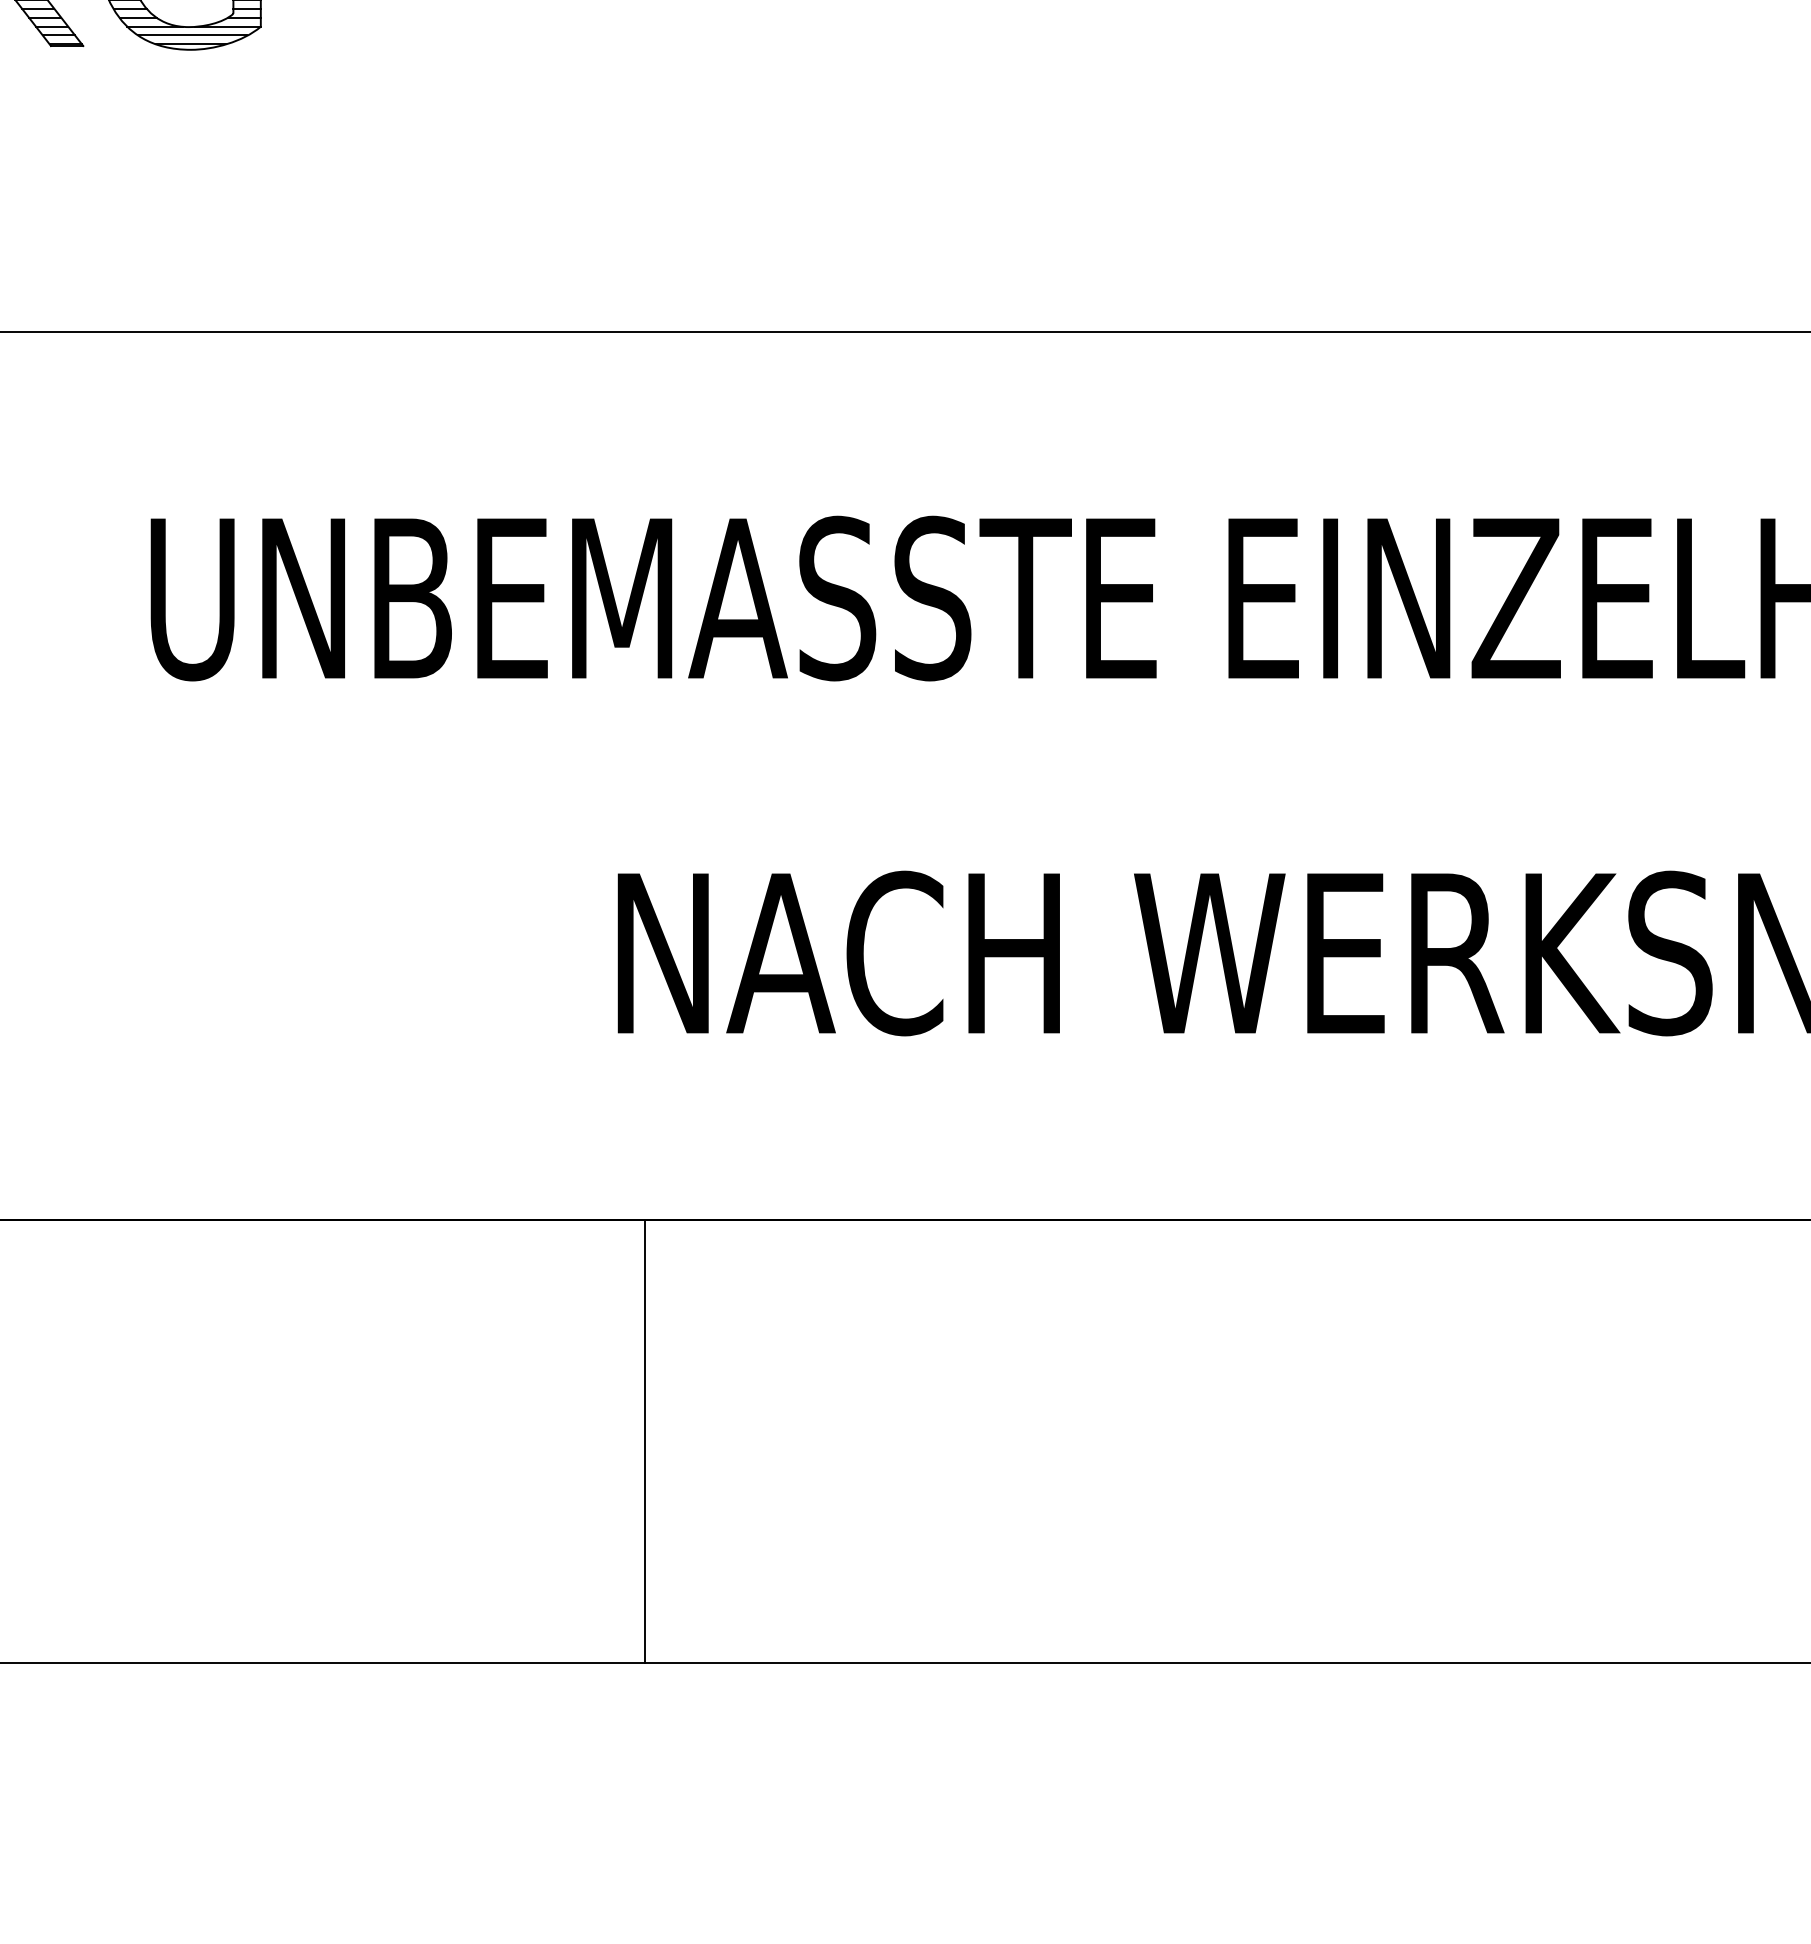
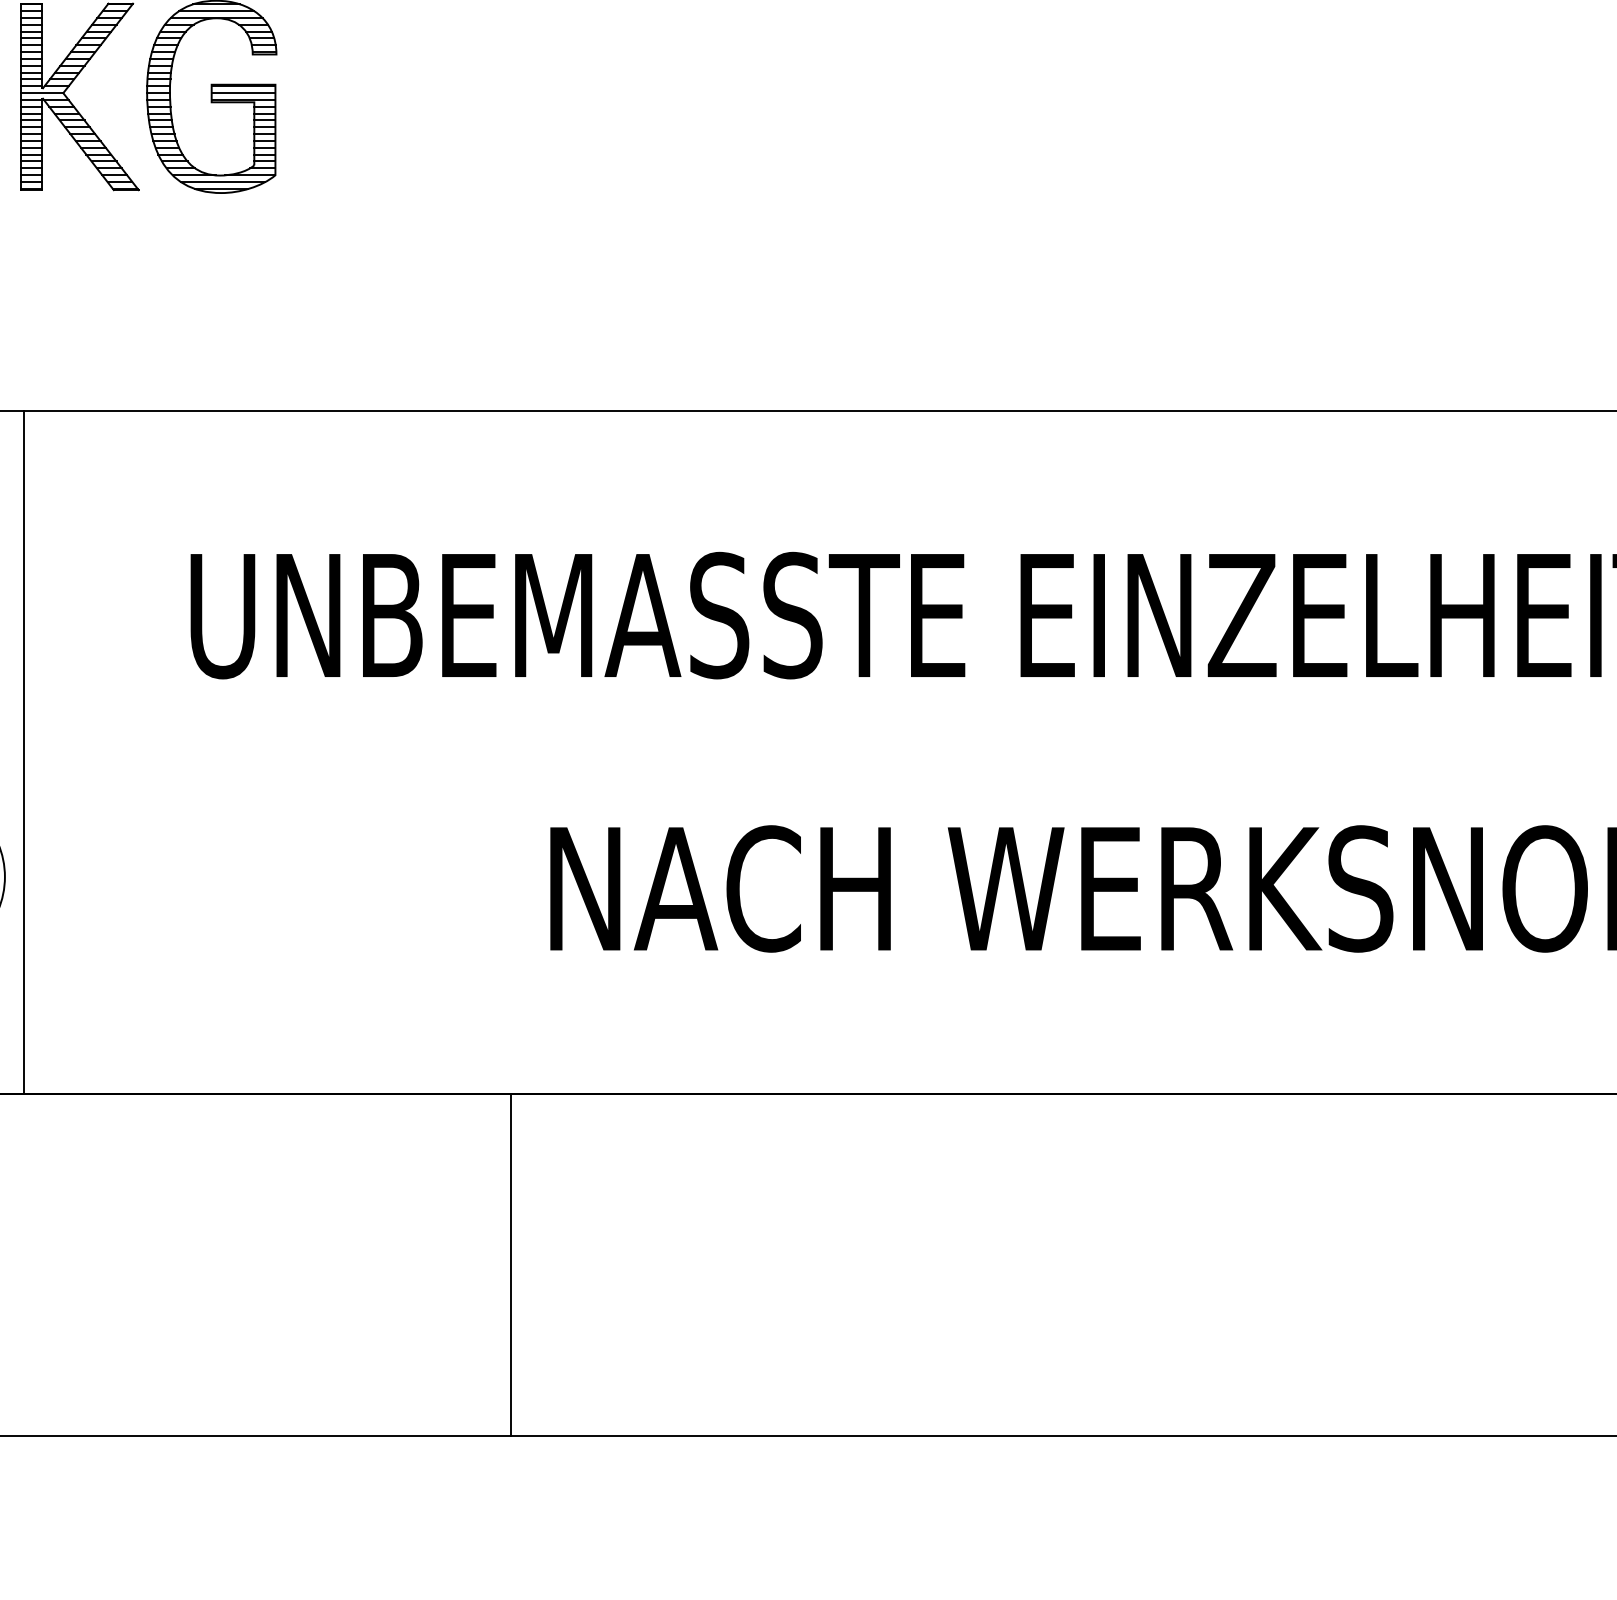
line: (645, 1441) -> (511, 1264), moved

